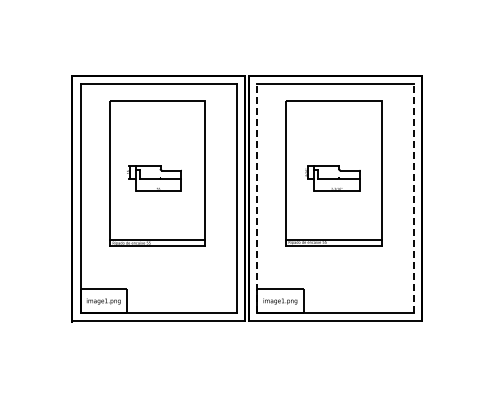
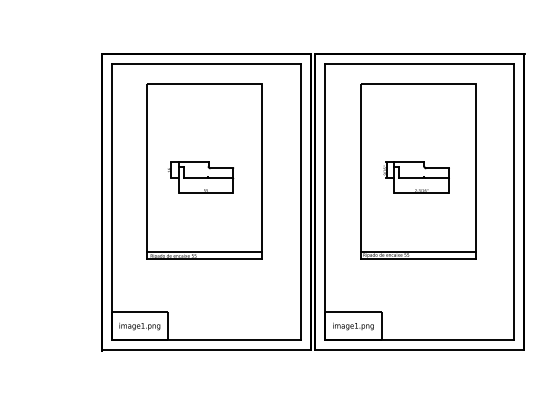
line: (257, 197) -> (325, 200), dashed -> solid
line: (413, 197) -> (514, 200), dashed -> solid

